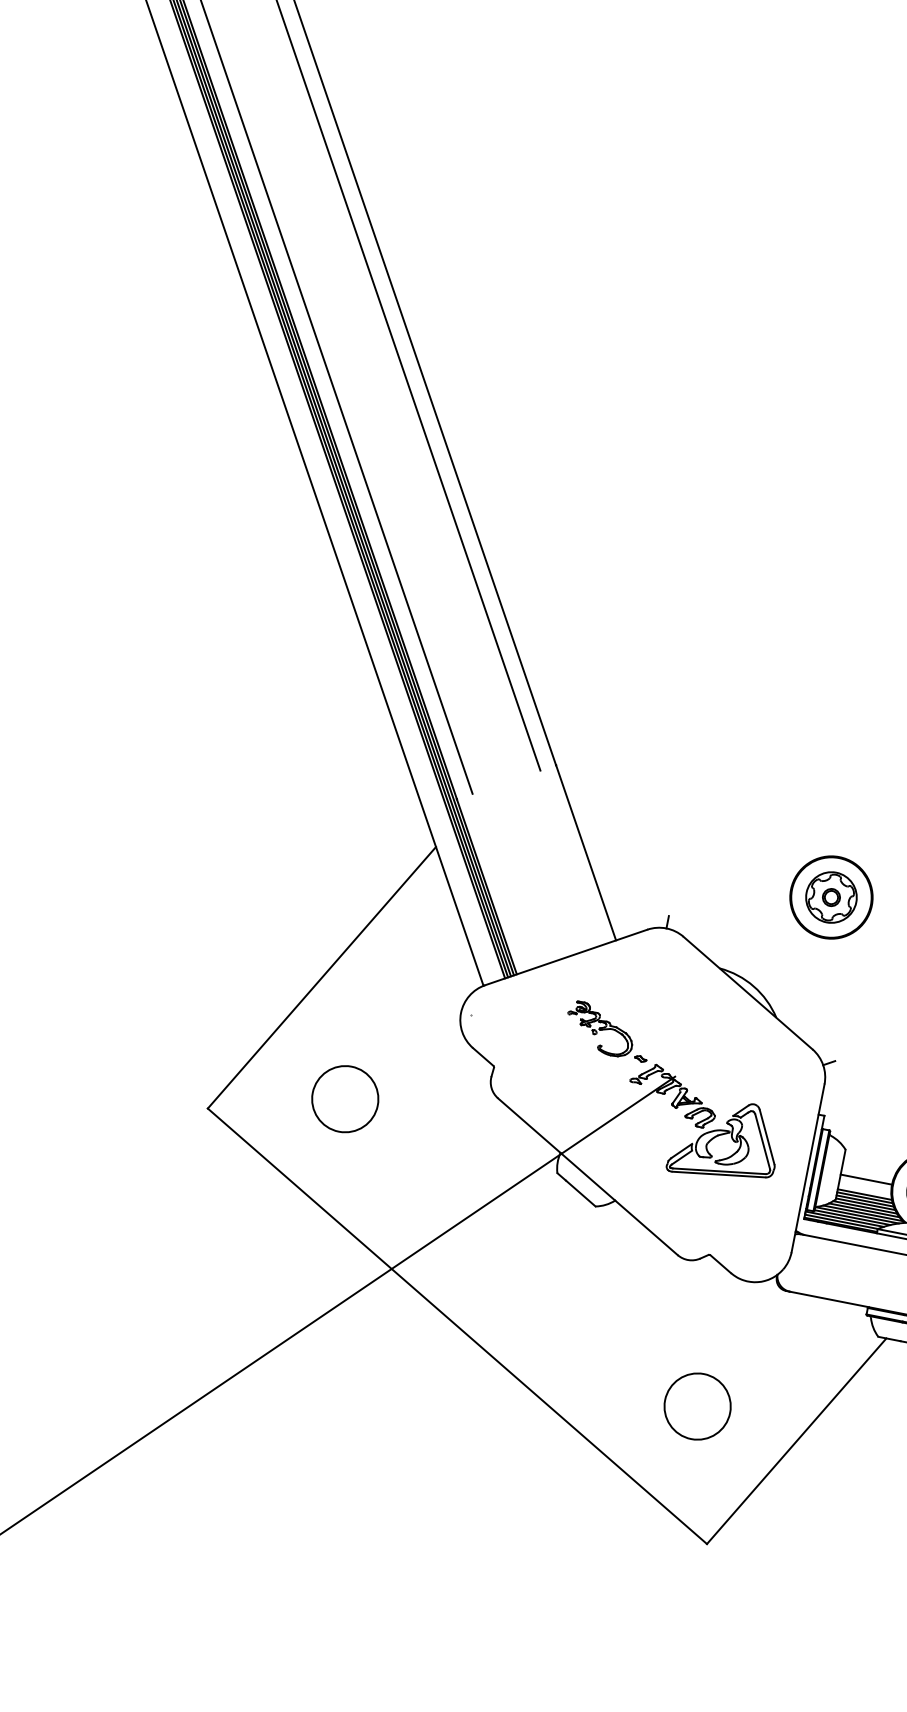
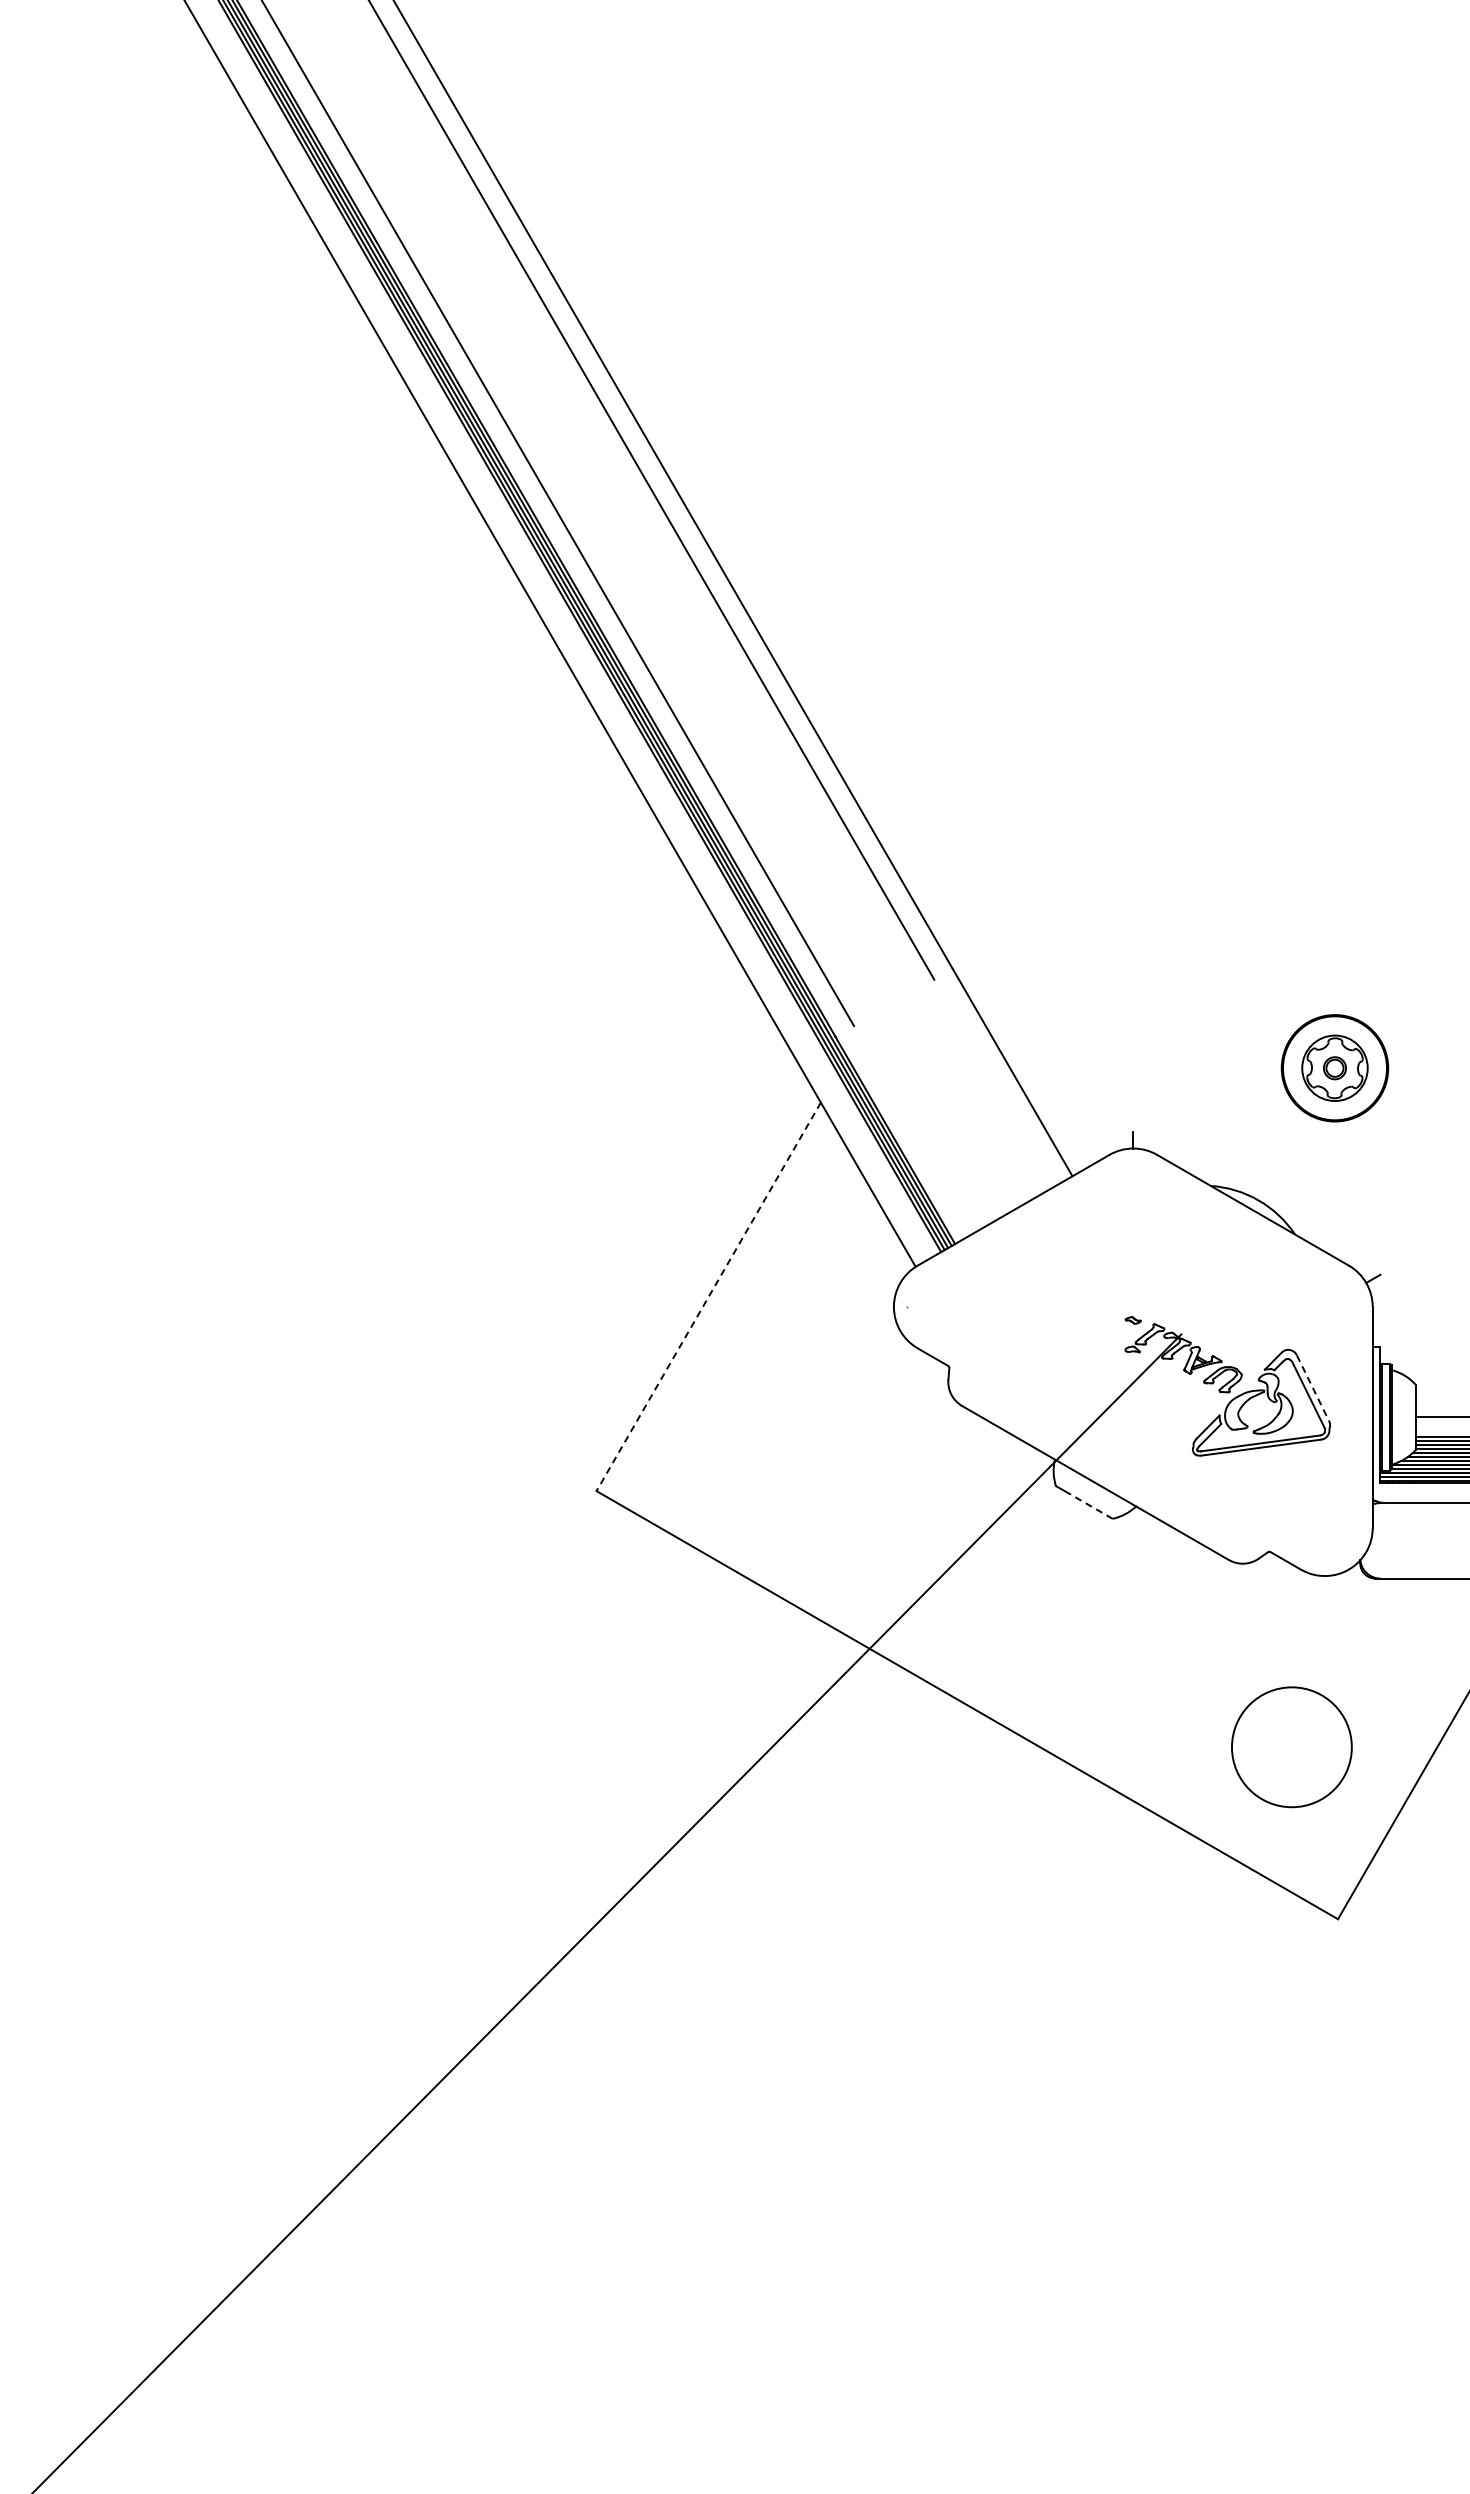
line: (321, 978) -> (708, 1297), solid -> dashed
part: (600, 1028) -> (1074, 1292), removed
circle: (345, 1098) -> (768, 1444), removed
line: (767, 1137) -> (1313, 1388), solid -> dashed
line: (580, 1193) -> (1090, 1505), solid -> dashed
circle: (697, 1405) -> (1291, 1746), size x1.4

